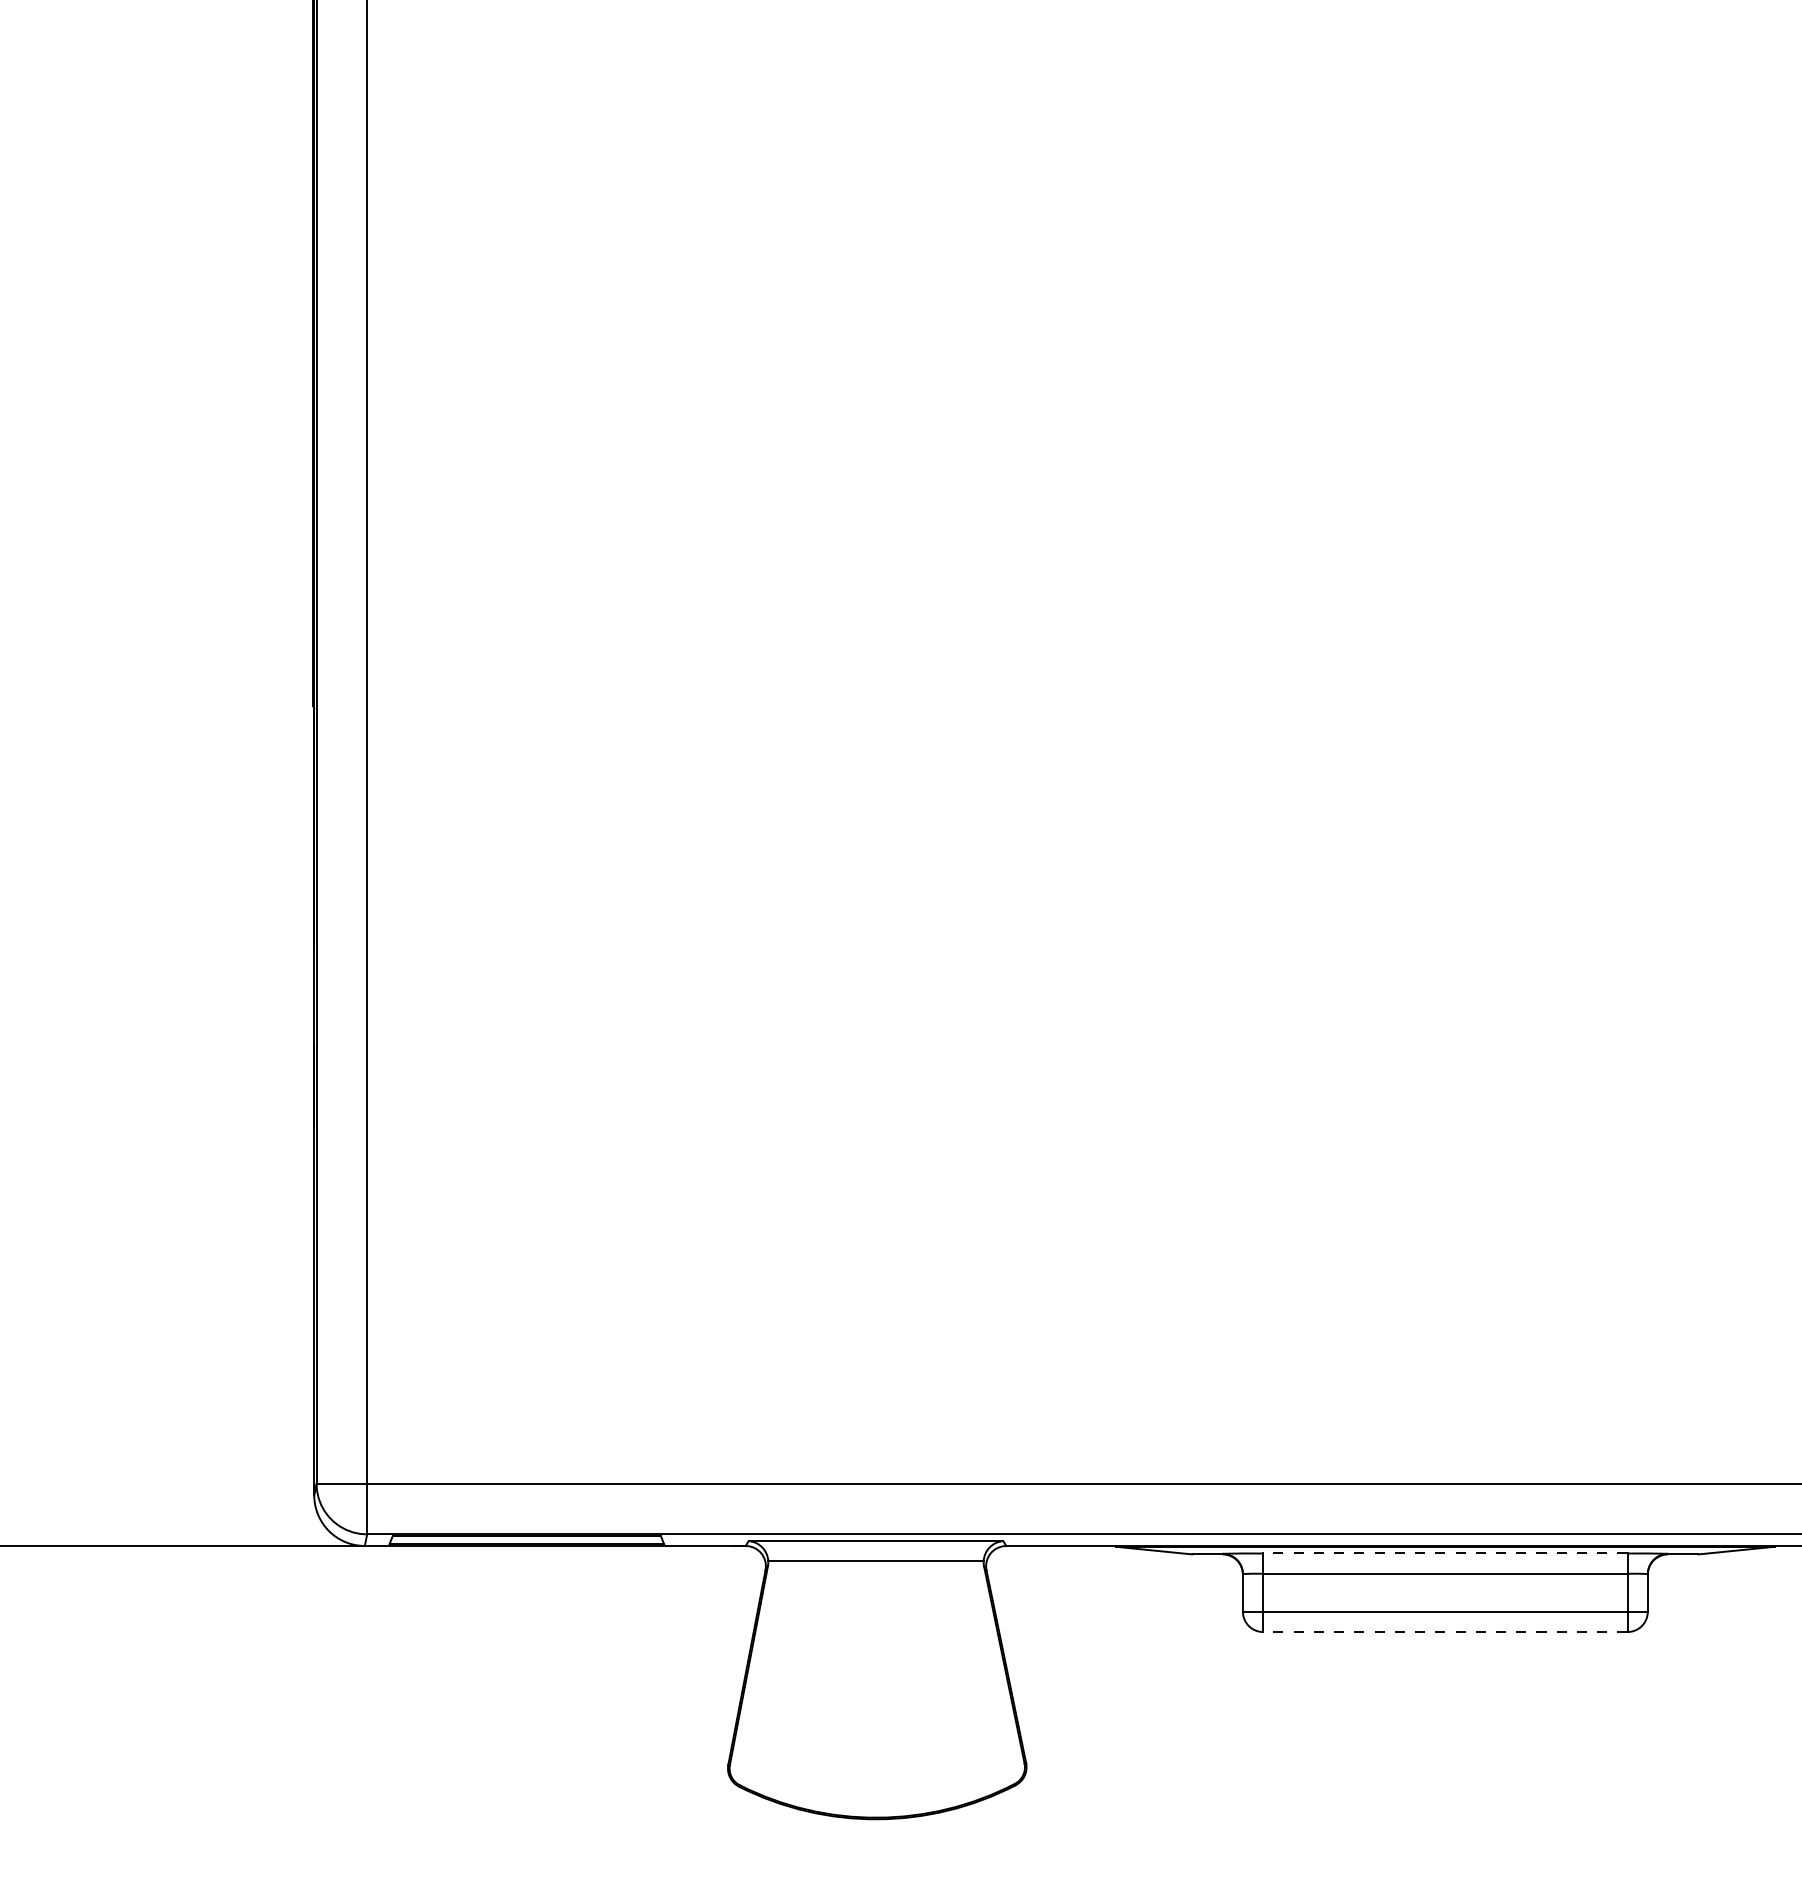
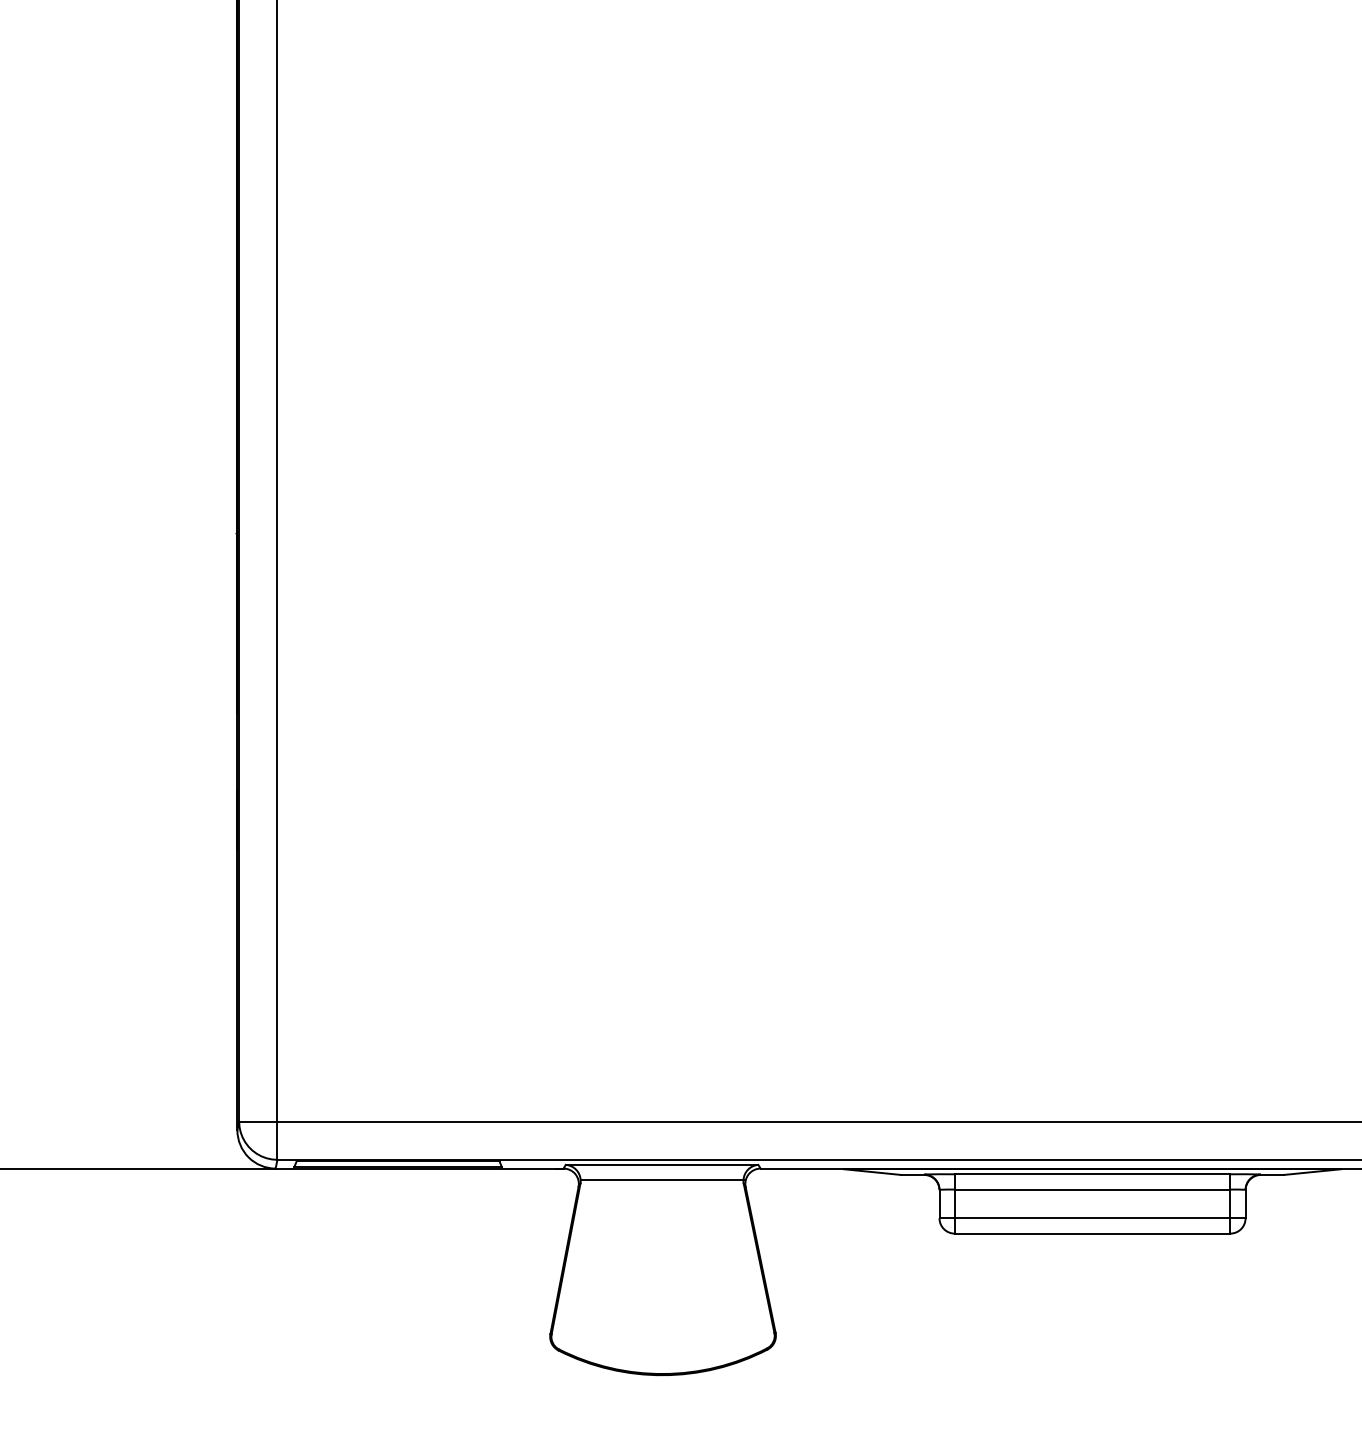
line: (1444, 1553) -> (1091, 1174), dashed -> solid
line: (1444, 1632) -> (1091, 1233), dashed -> solid

